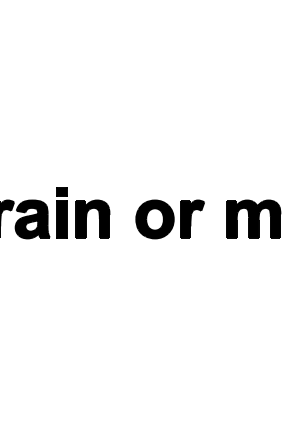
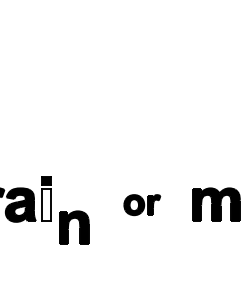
part: (92, 218) -> (73, 227), moved
fill: (61, 219) -> (46, 205), removed
part: (169, 219) -> (141, 205), size x0.6

